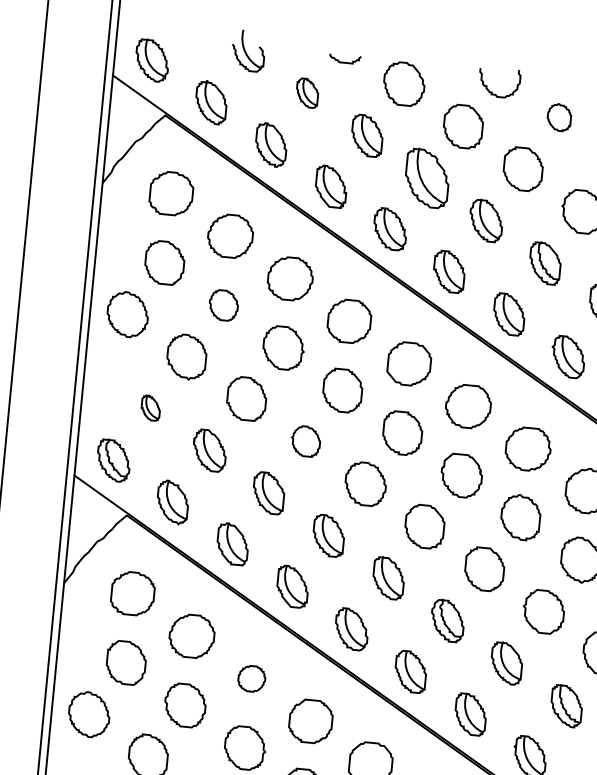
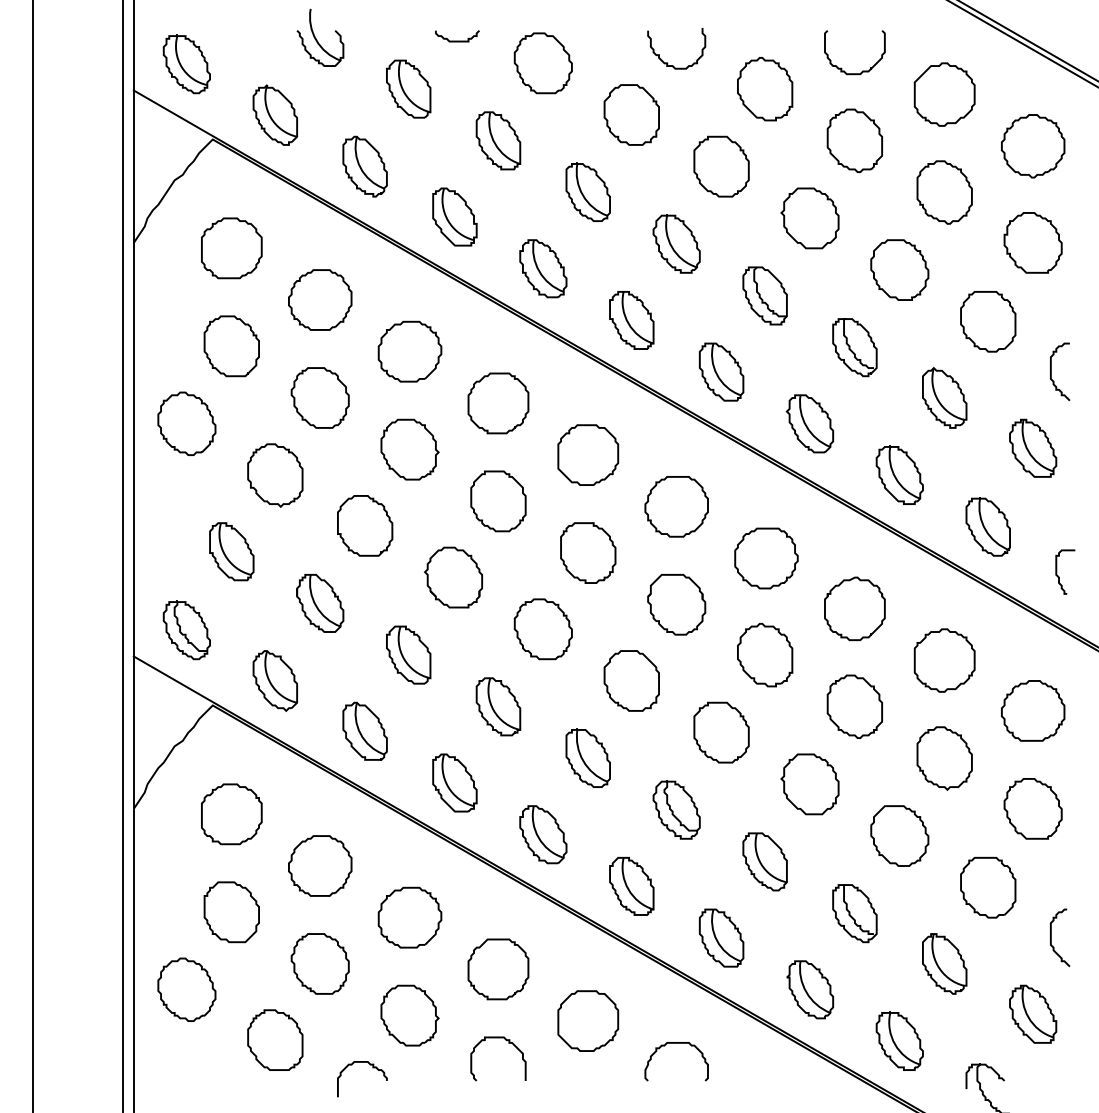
part: (307, 92) -> (408, 88), size x1.43
part: (559, 117) -> (765, 89), size x1.67
part: (426, 177) -> (587, 191), size x0.71
part: (223, 305) -> (319, 397), size x1.43
part: (150, 407) -> (231, 551), size x1.67
part: (305, 441) -> (453, 577), size x1.43
part: (251, 678) -> (409, 917), size x1.67

